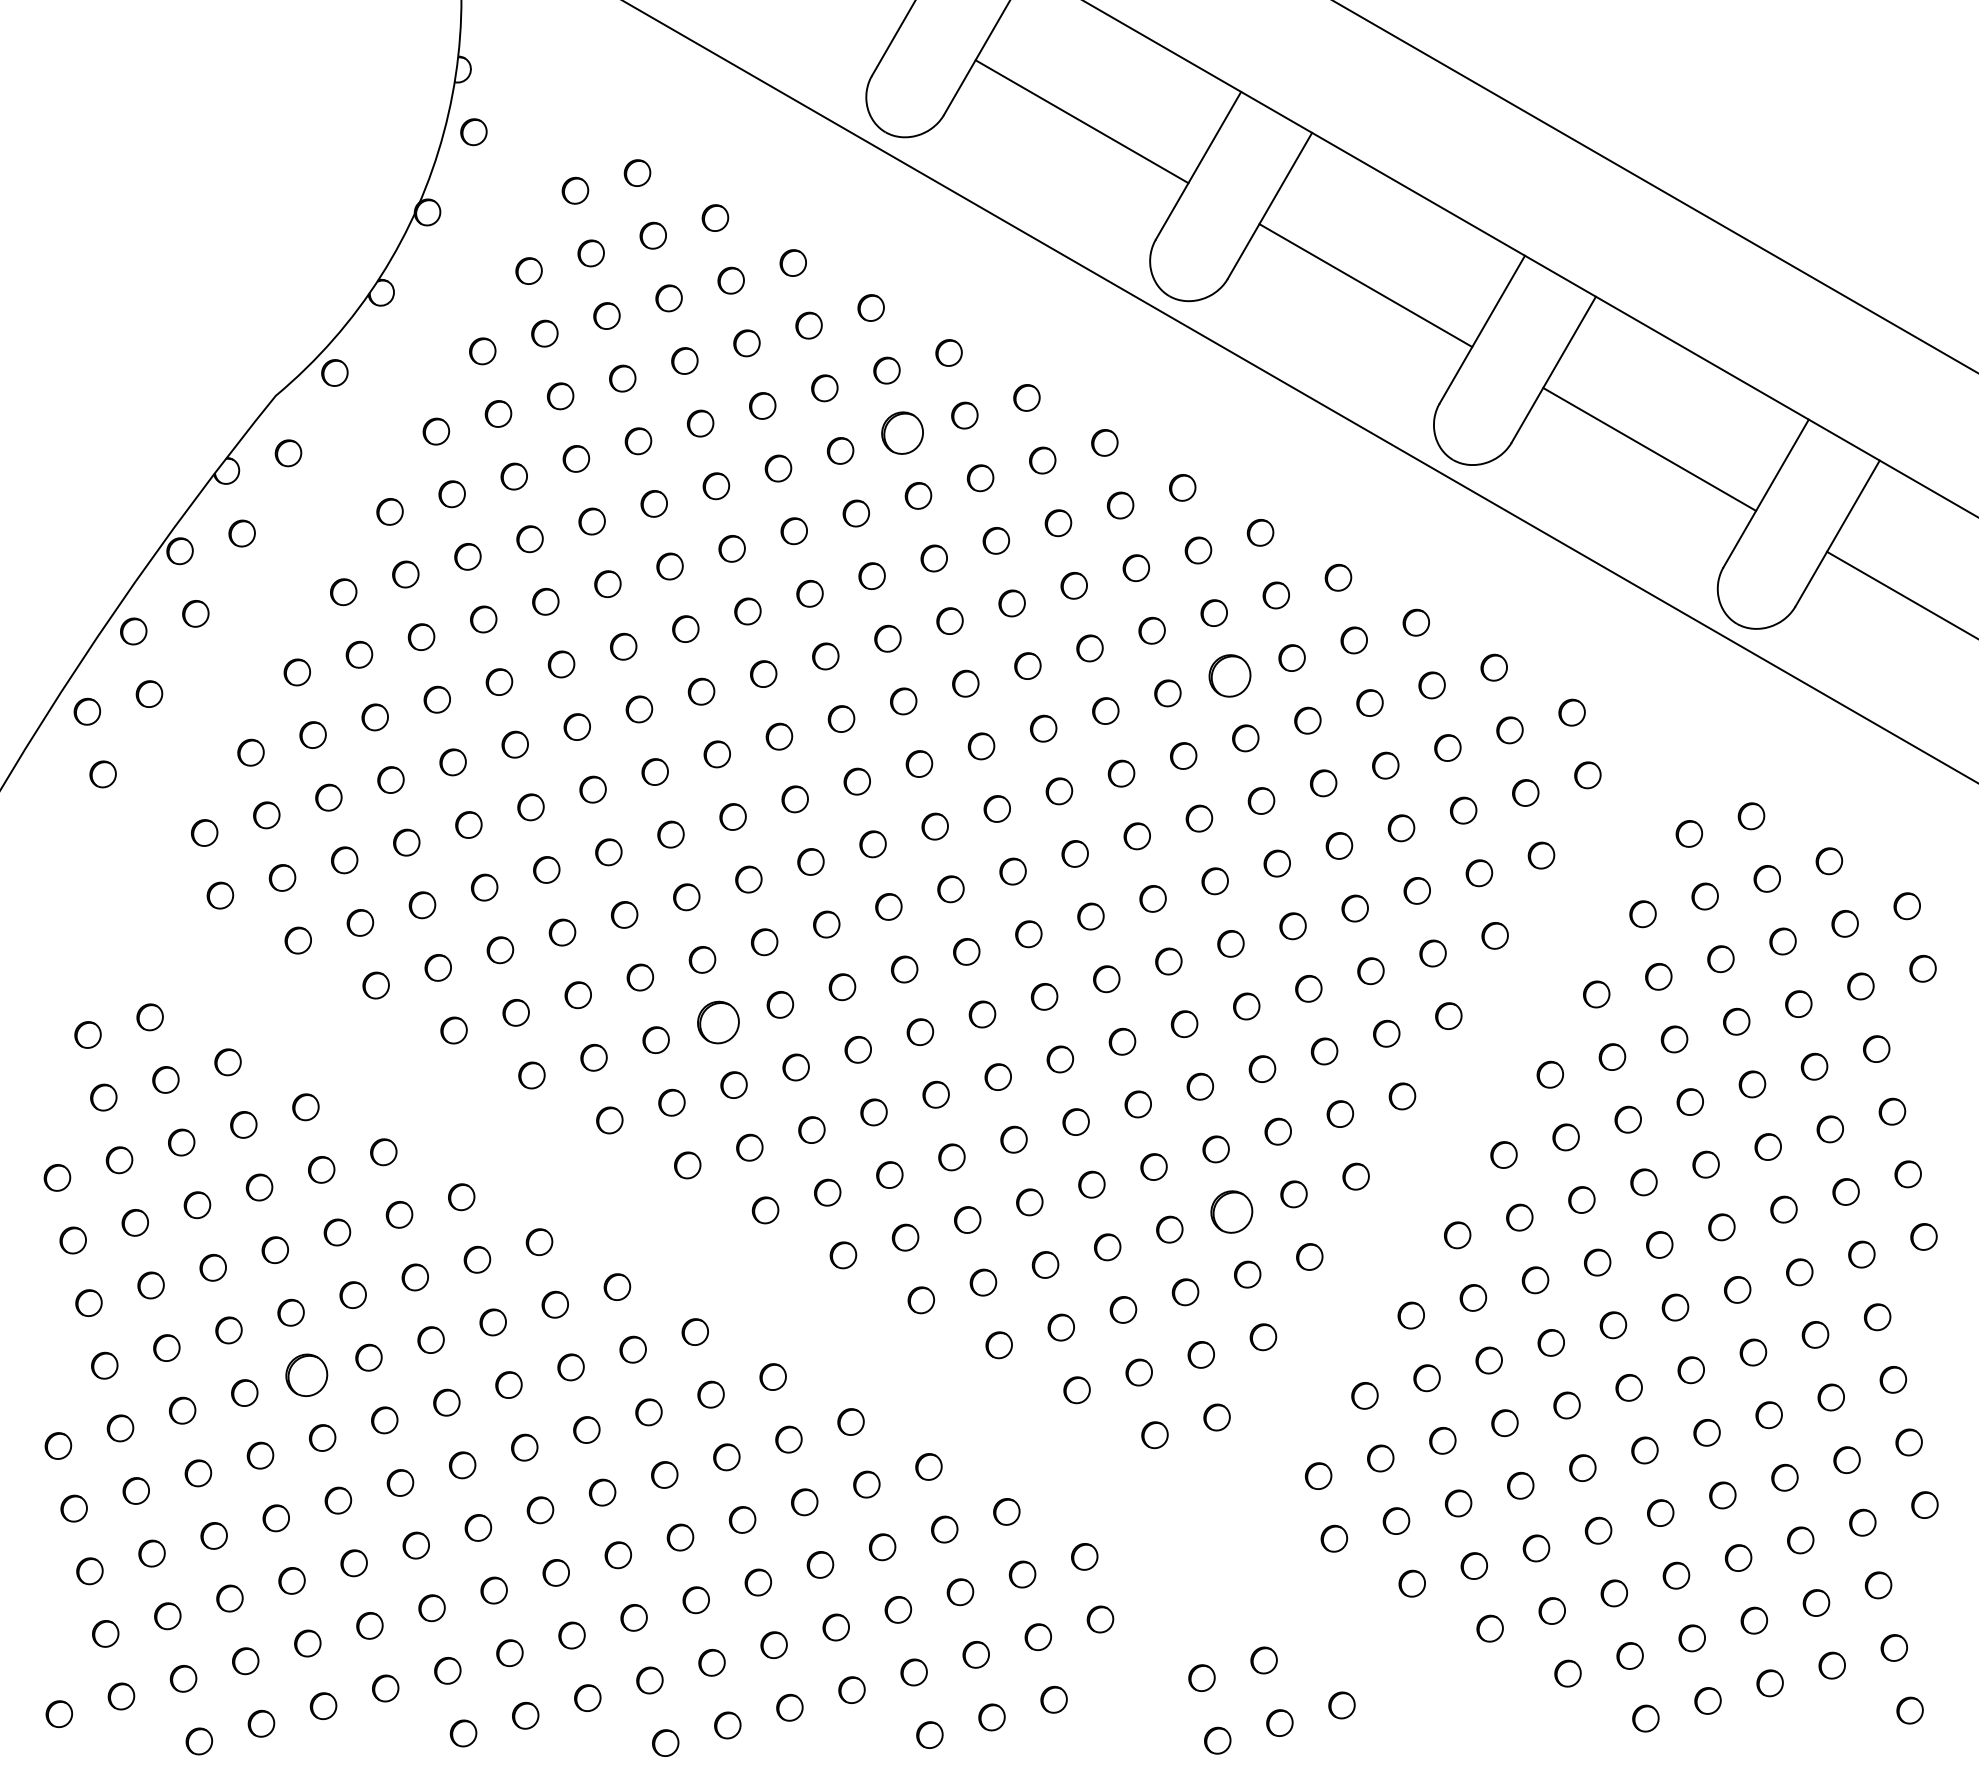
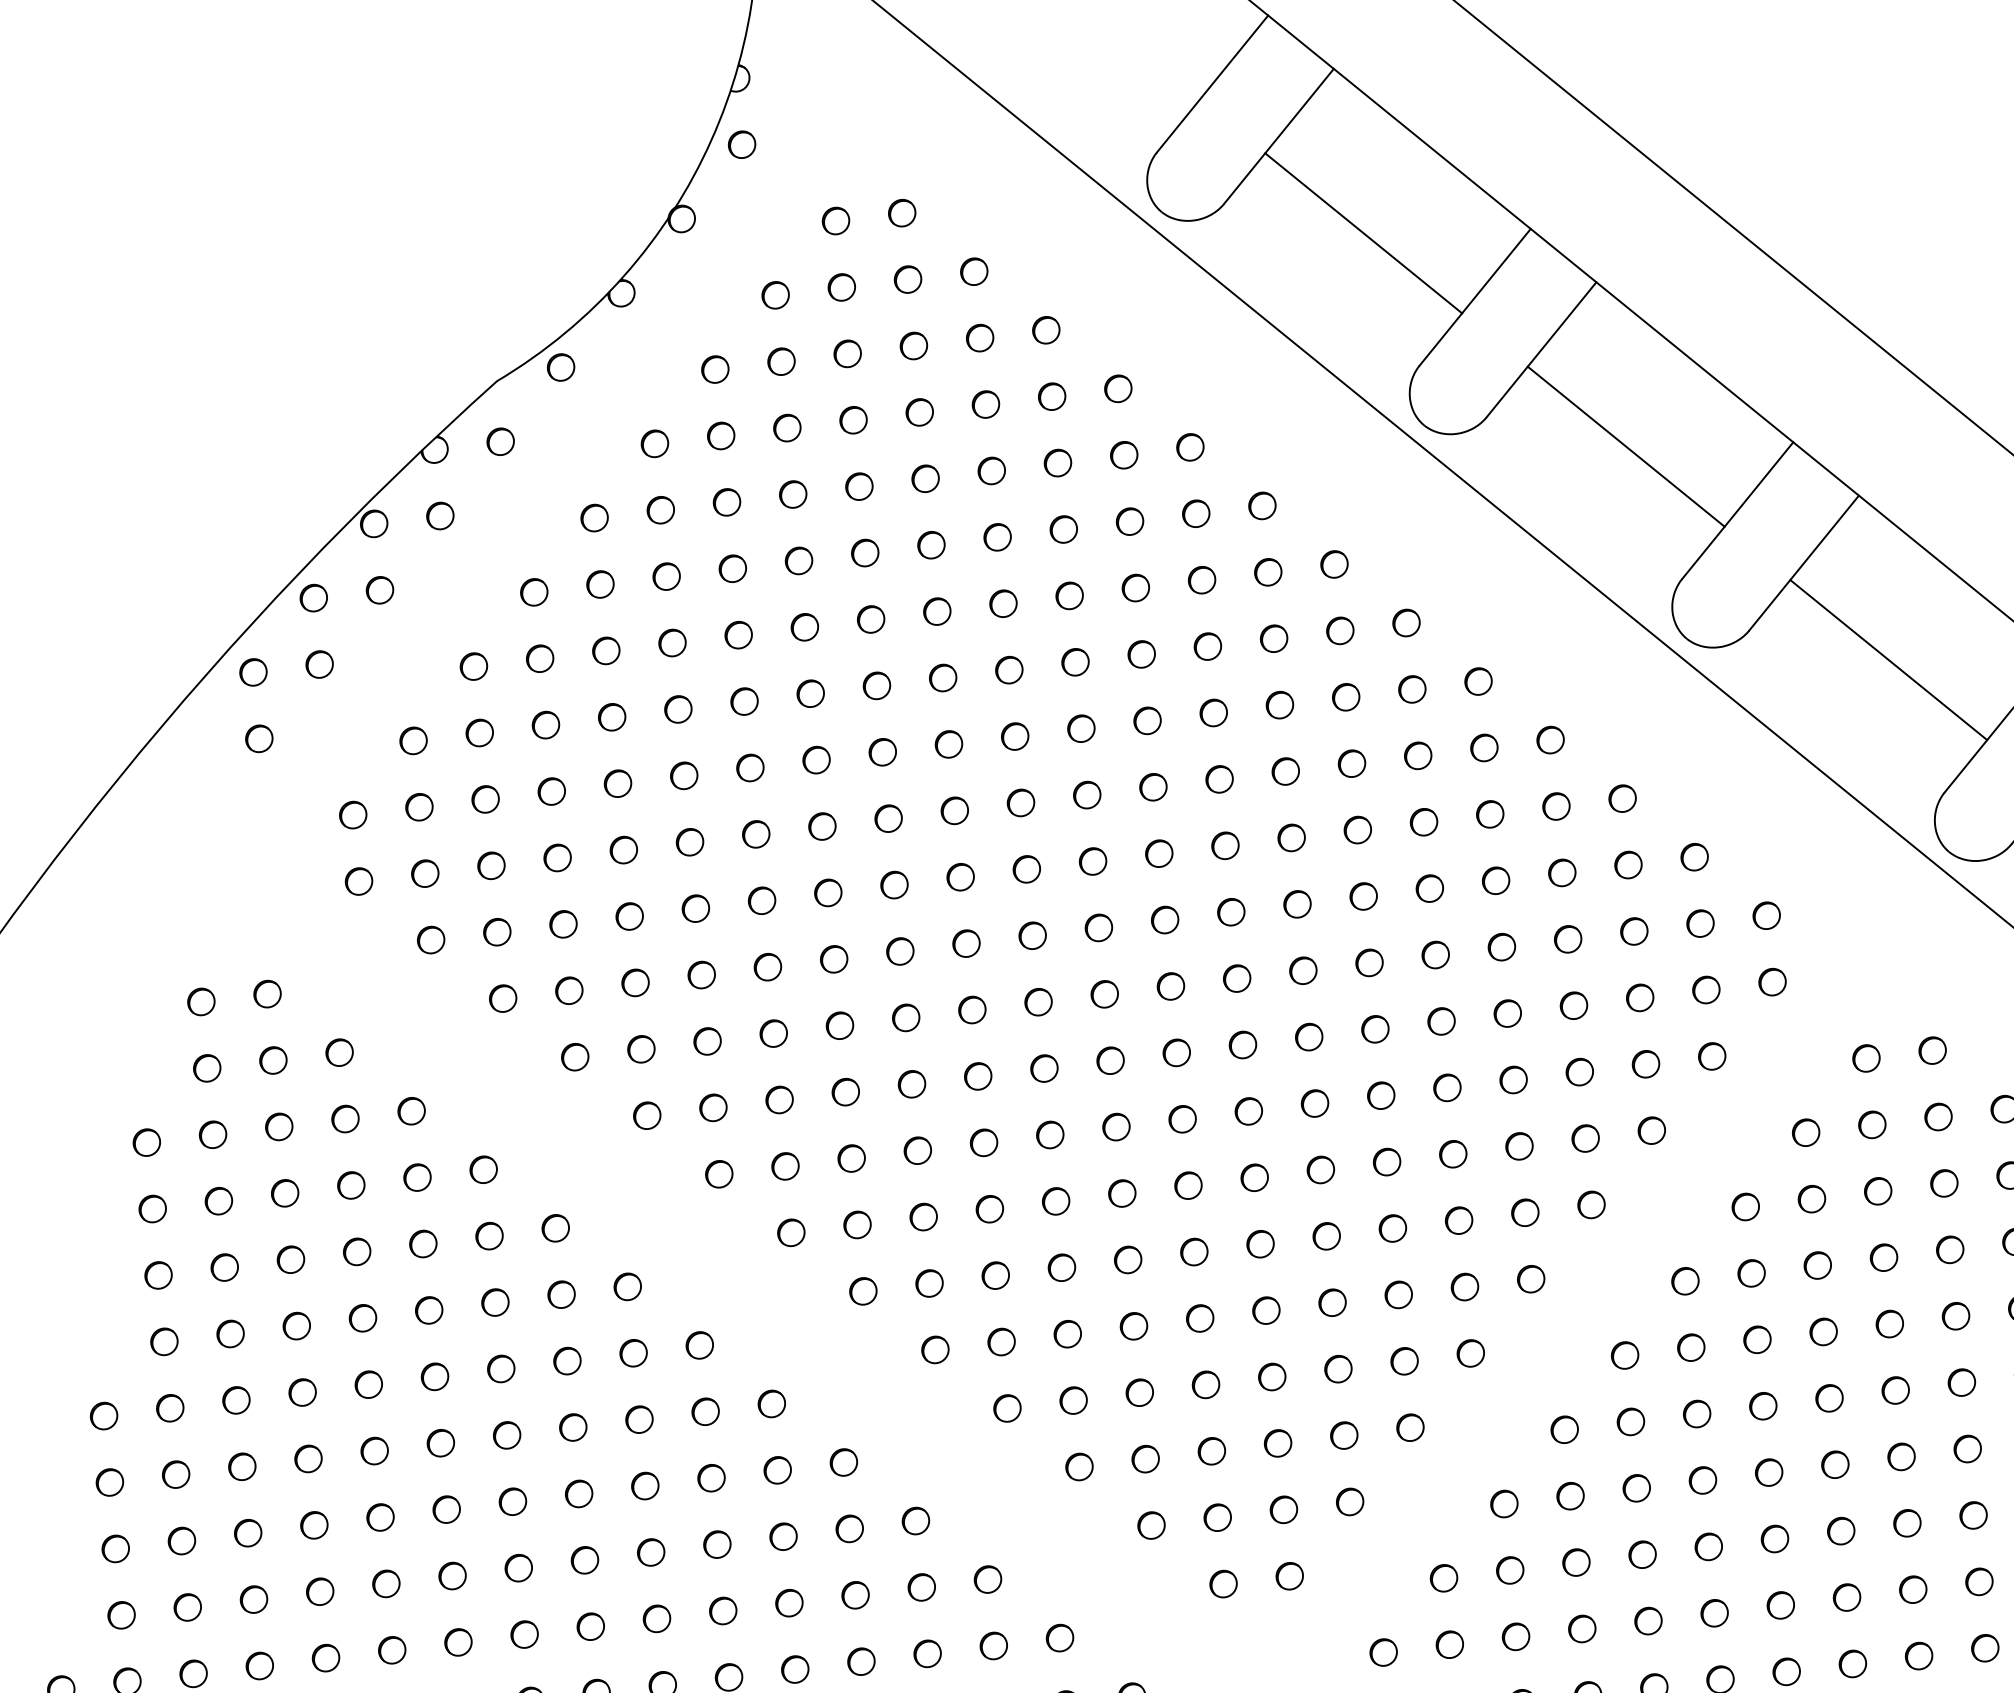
part: (902, 433) -> (1129, 521), size x0.62
part: (1229, 675) -> (1423, 821), size x0.62
part: (717, 1022) -> (845, 1092), size x0.62
part: (1231, 1211) -> (1338, 1368), size x0.62
part: (306, 1375) -> (368, 1384), size x0.62

